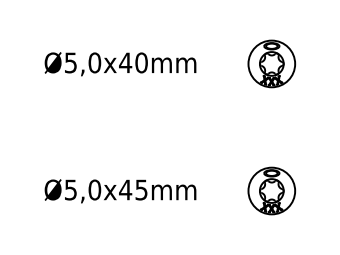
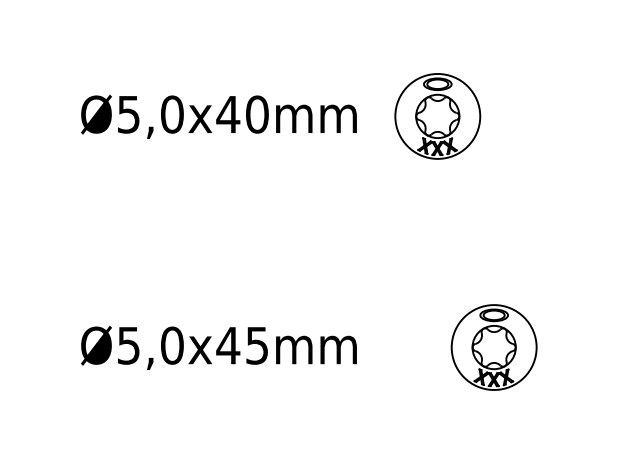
part: (271, 63) -> (437, 115), moved

